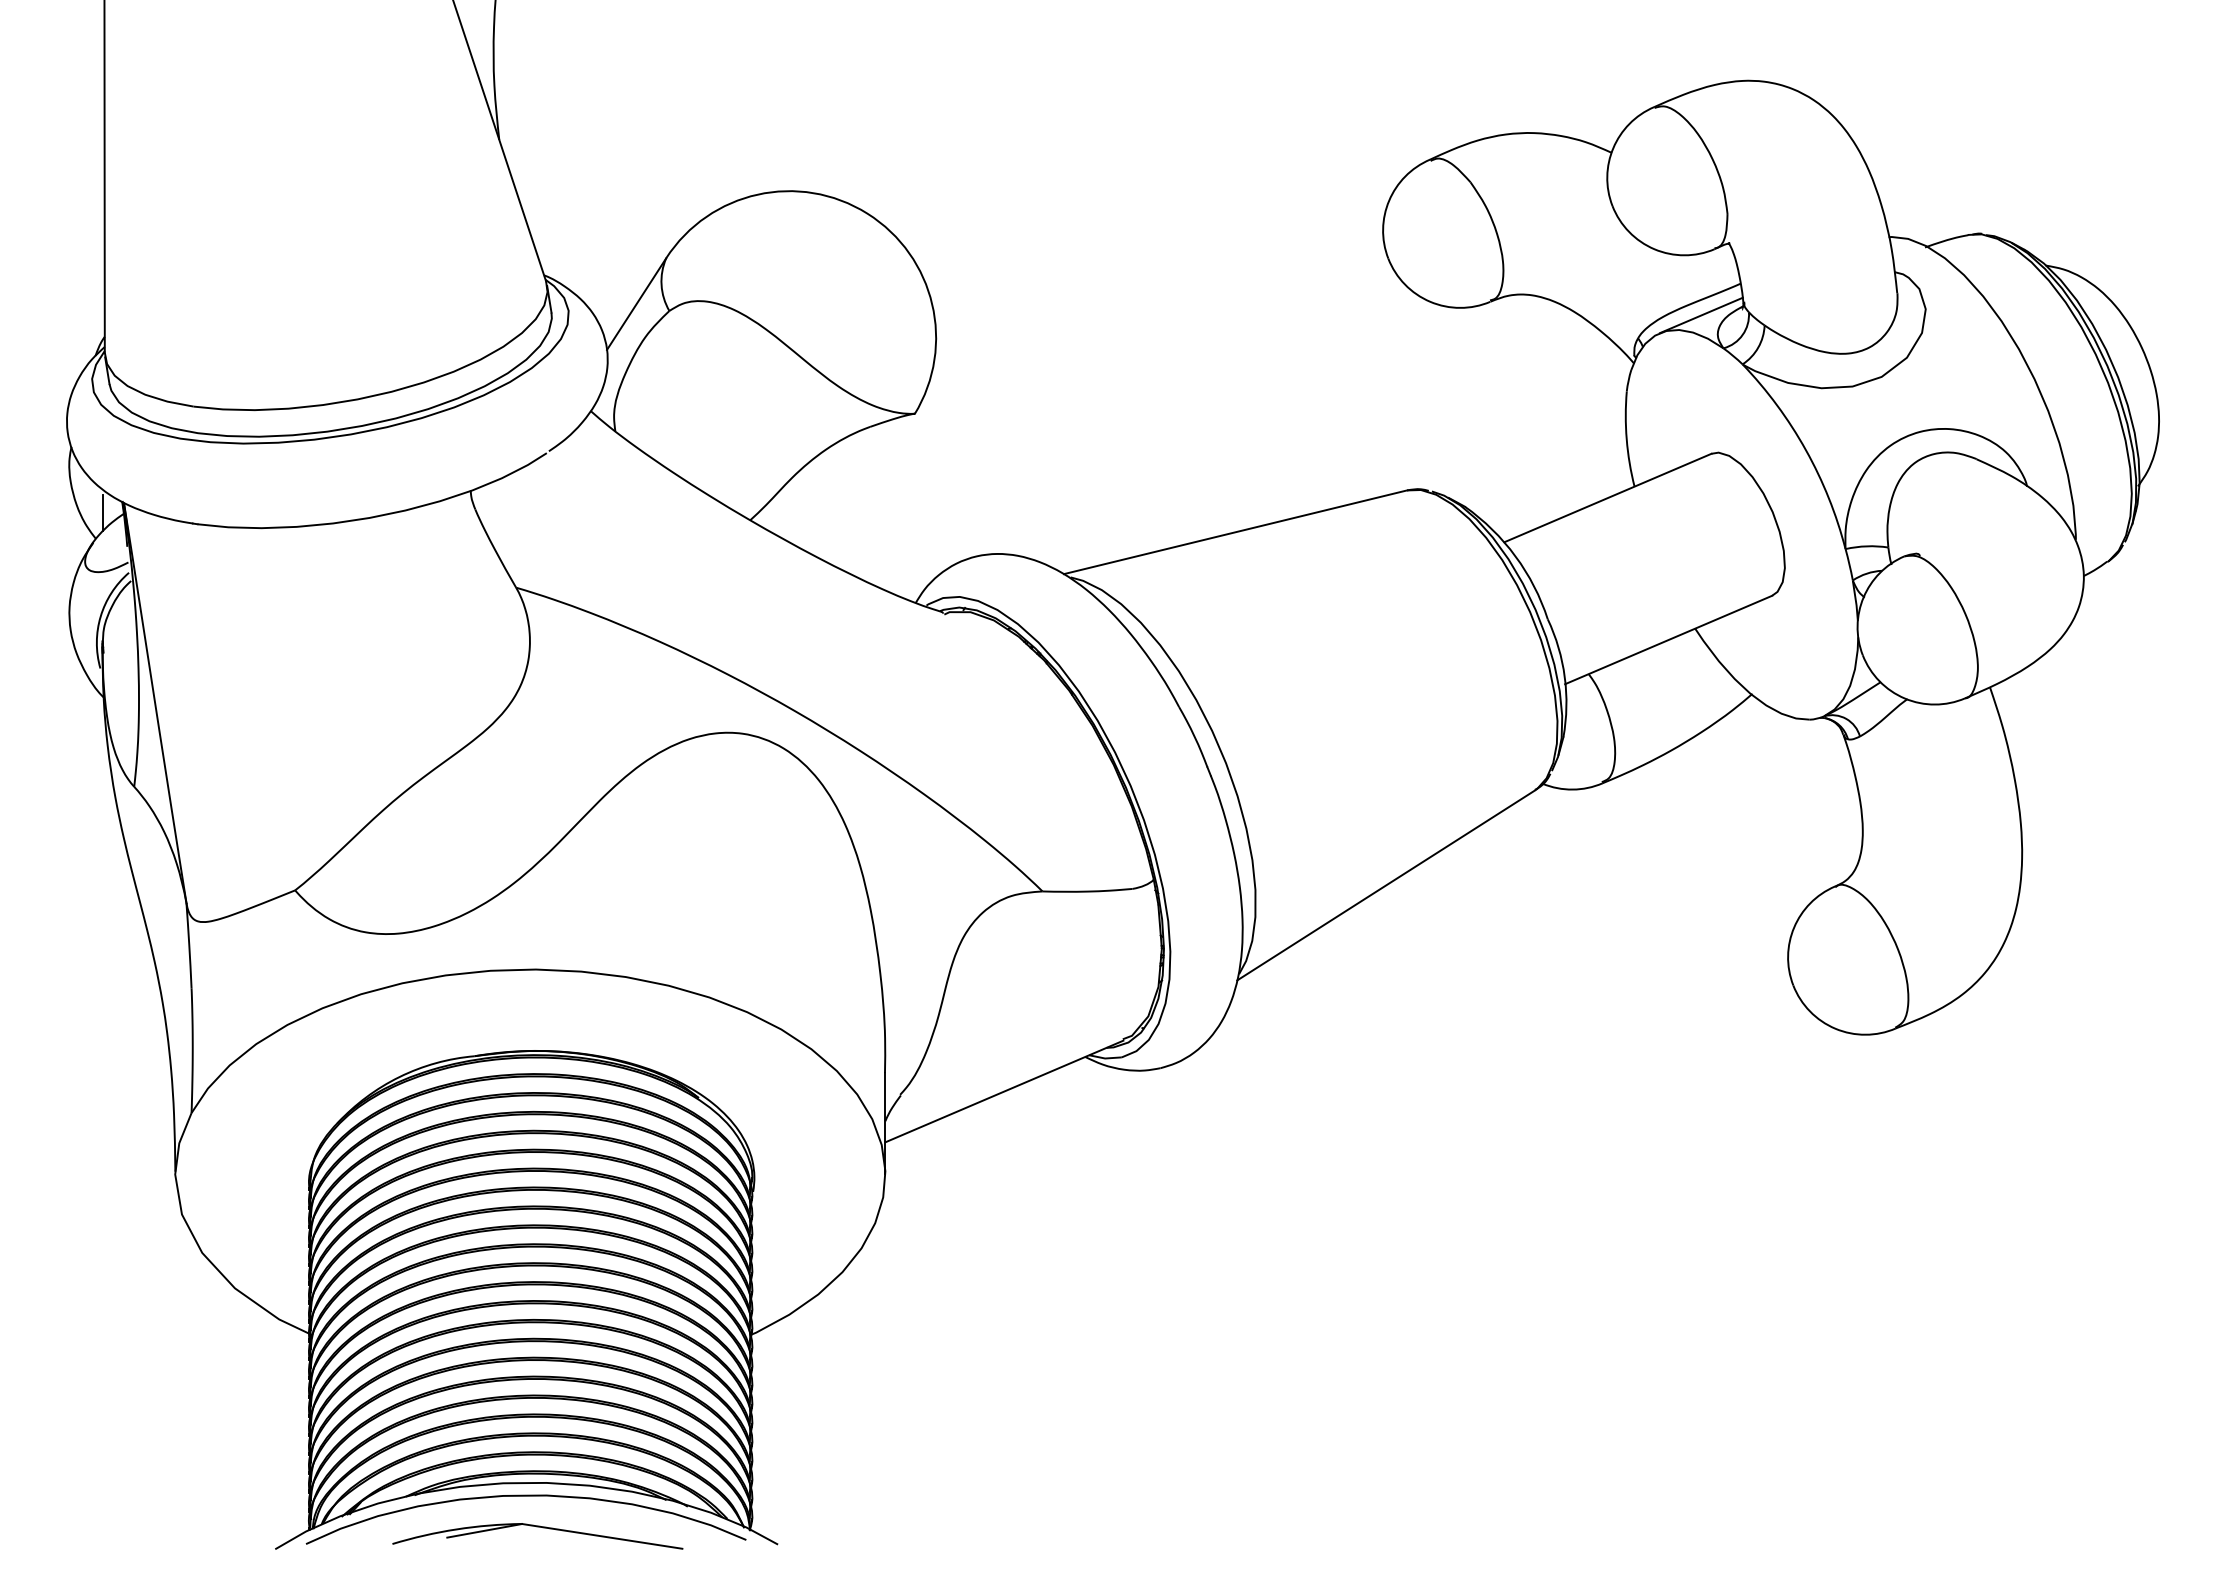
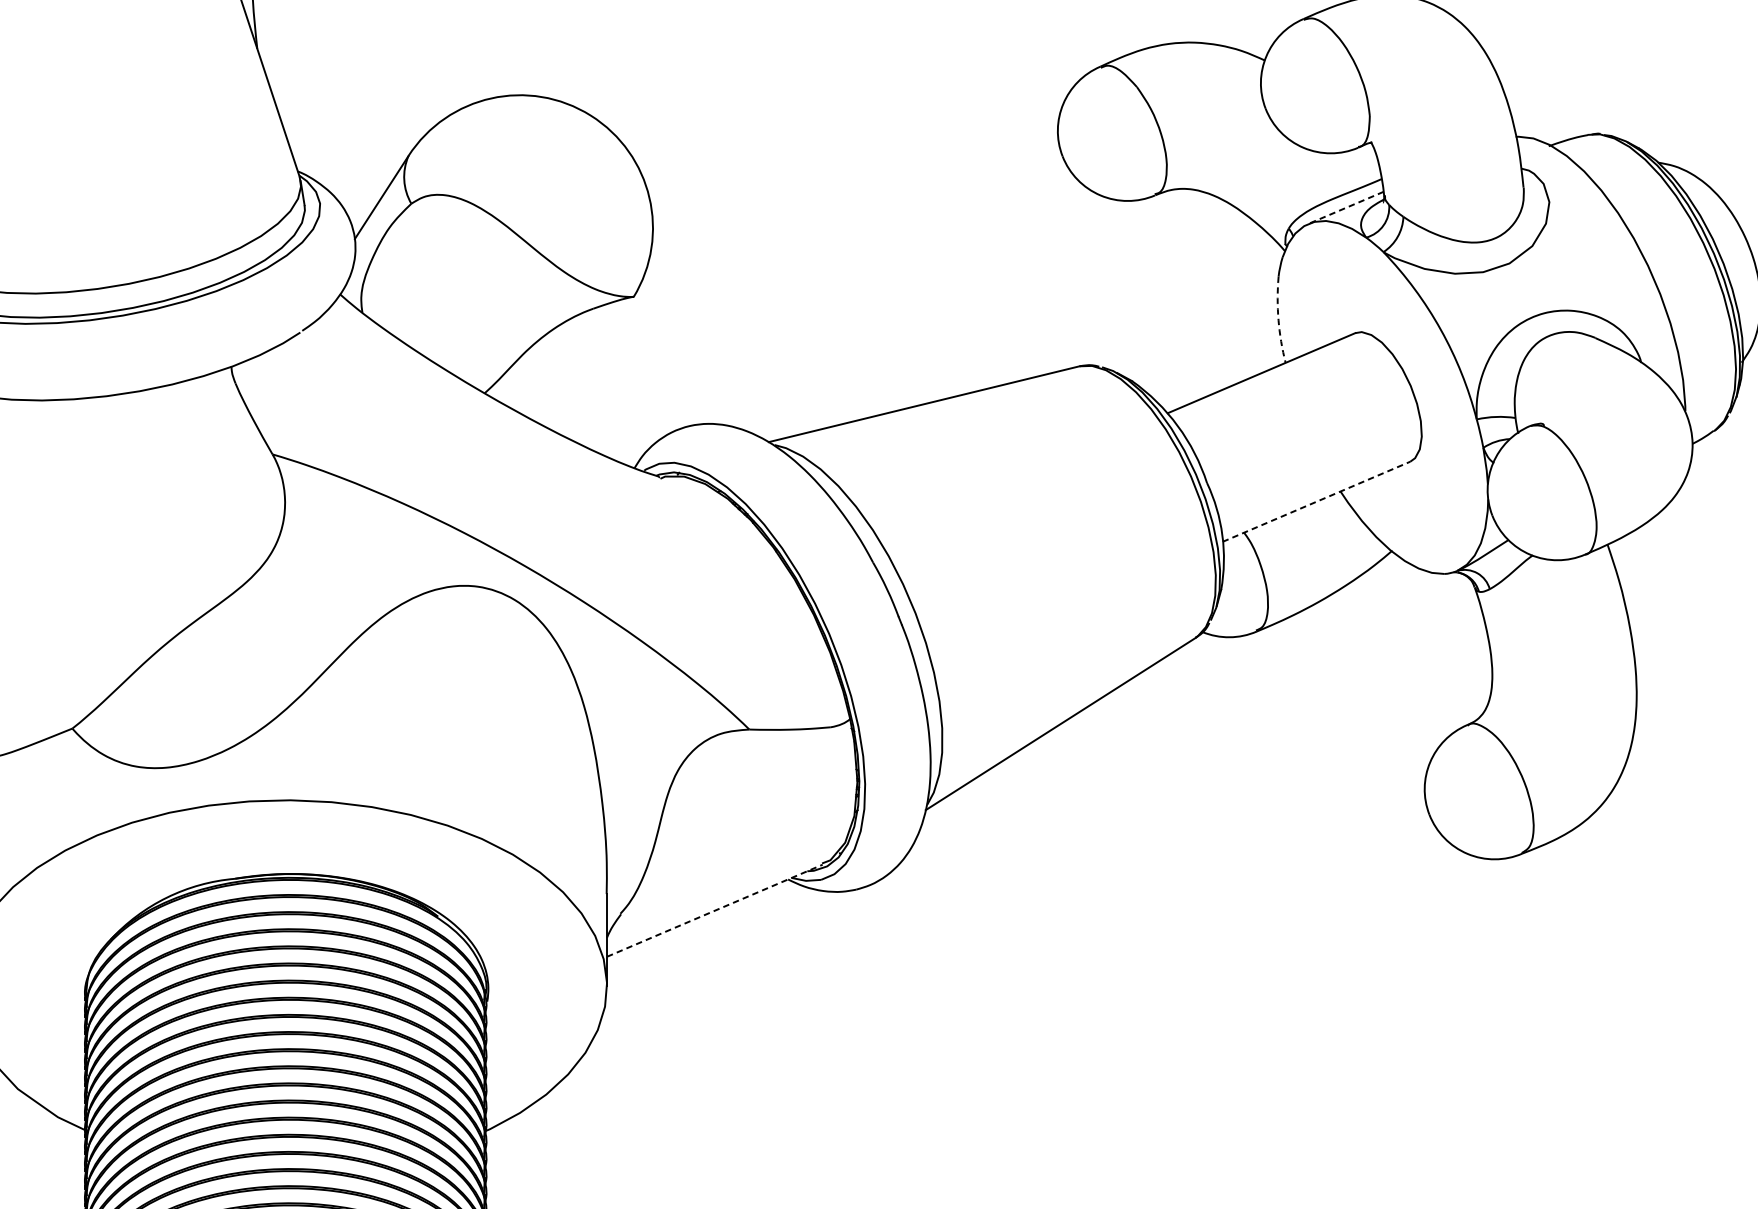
line: (1700, 315) -> (1345, 207), solid -> dashed
arc: (1626, 439) -> (1278, 320), solid -> dashed
line: (1668, 640) -> (1316, 502), solid -> dashed
line: (1004, 1091) -> (714, 910), solid -> dashed

